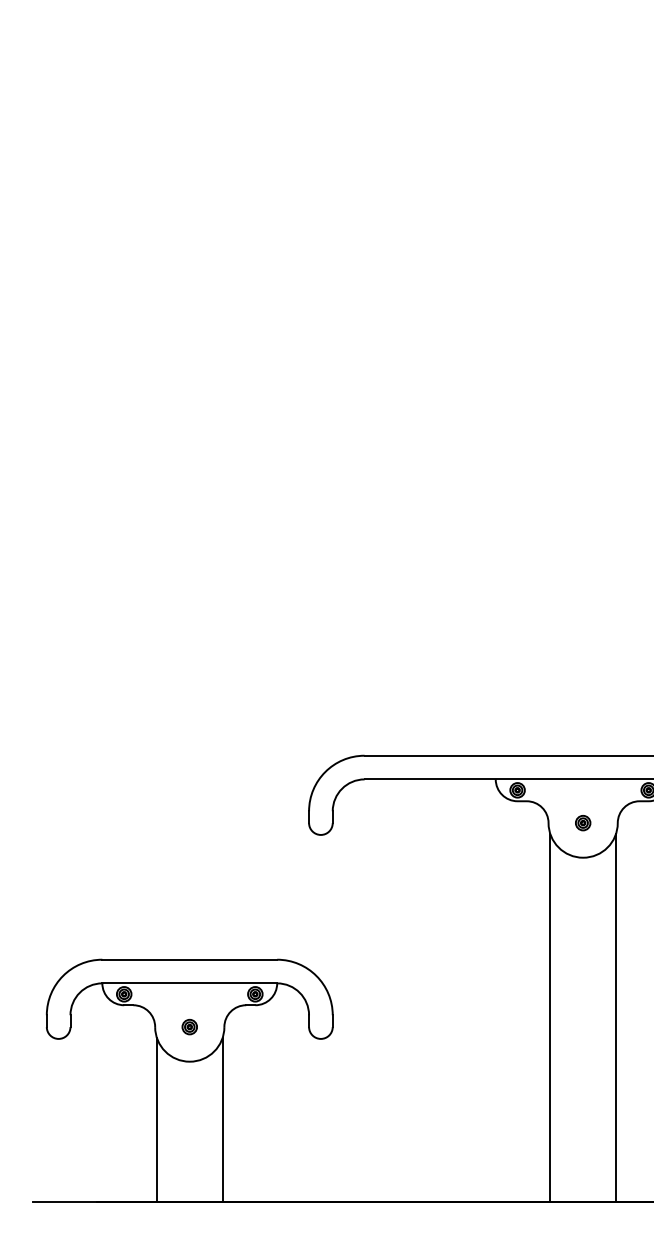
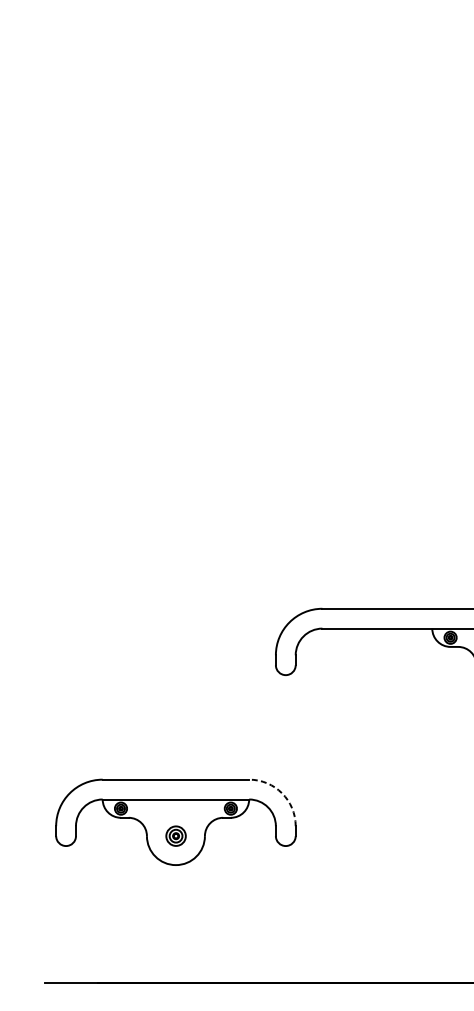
arc: (316, 975) -> (282, 792), solid -> dashed
part: (189, 1026) -> (175, 835), size x1.6
line: (157, 1119) -> (148, 913), removed
line: (222, 1119) -> (203, 913), removed

